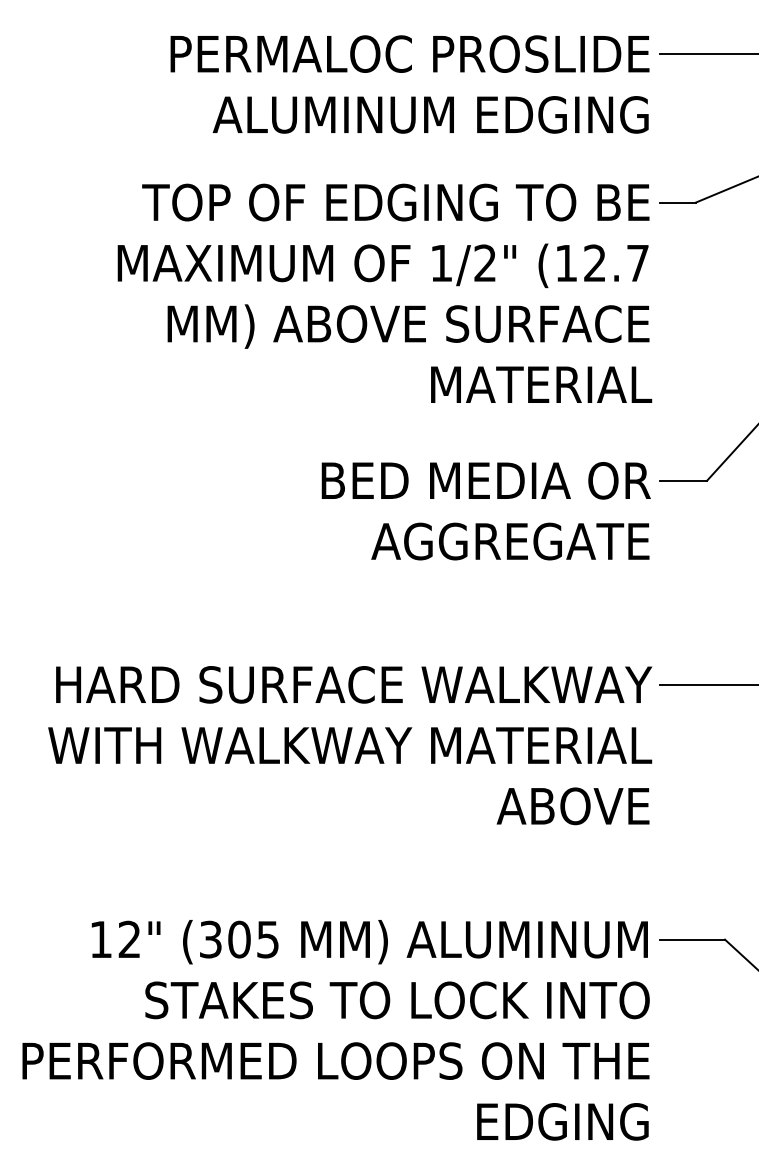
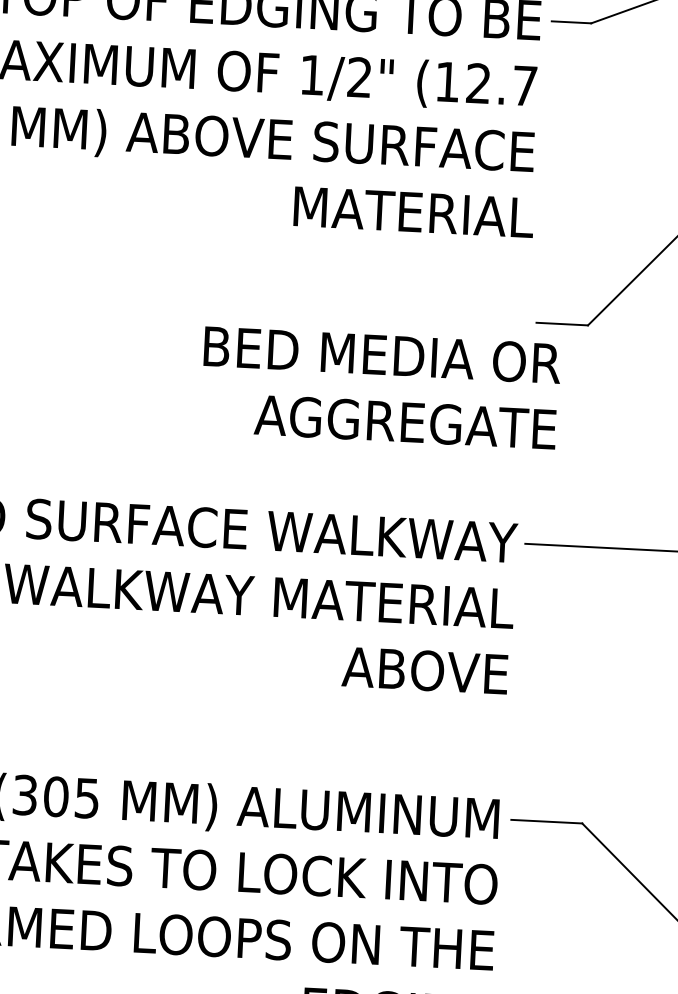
text: (485, 511) -> (380, 388), moved

